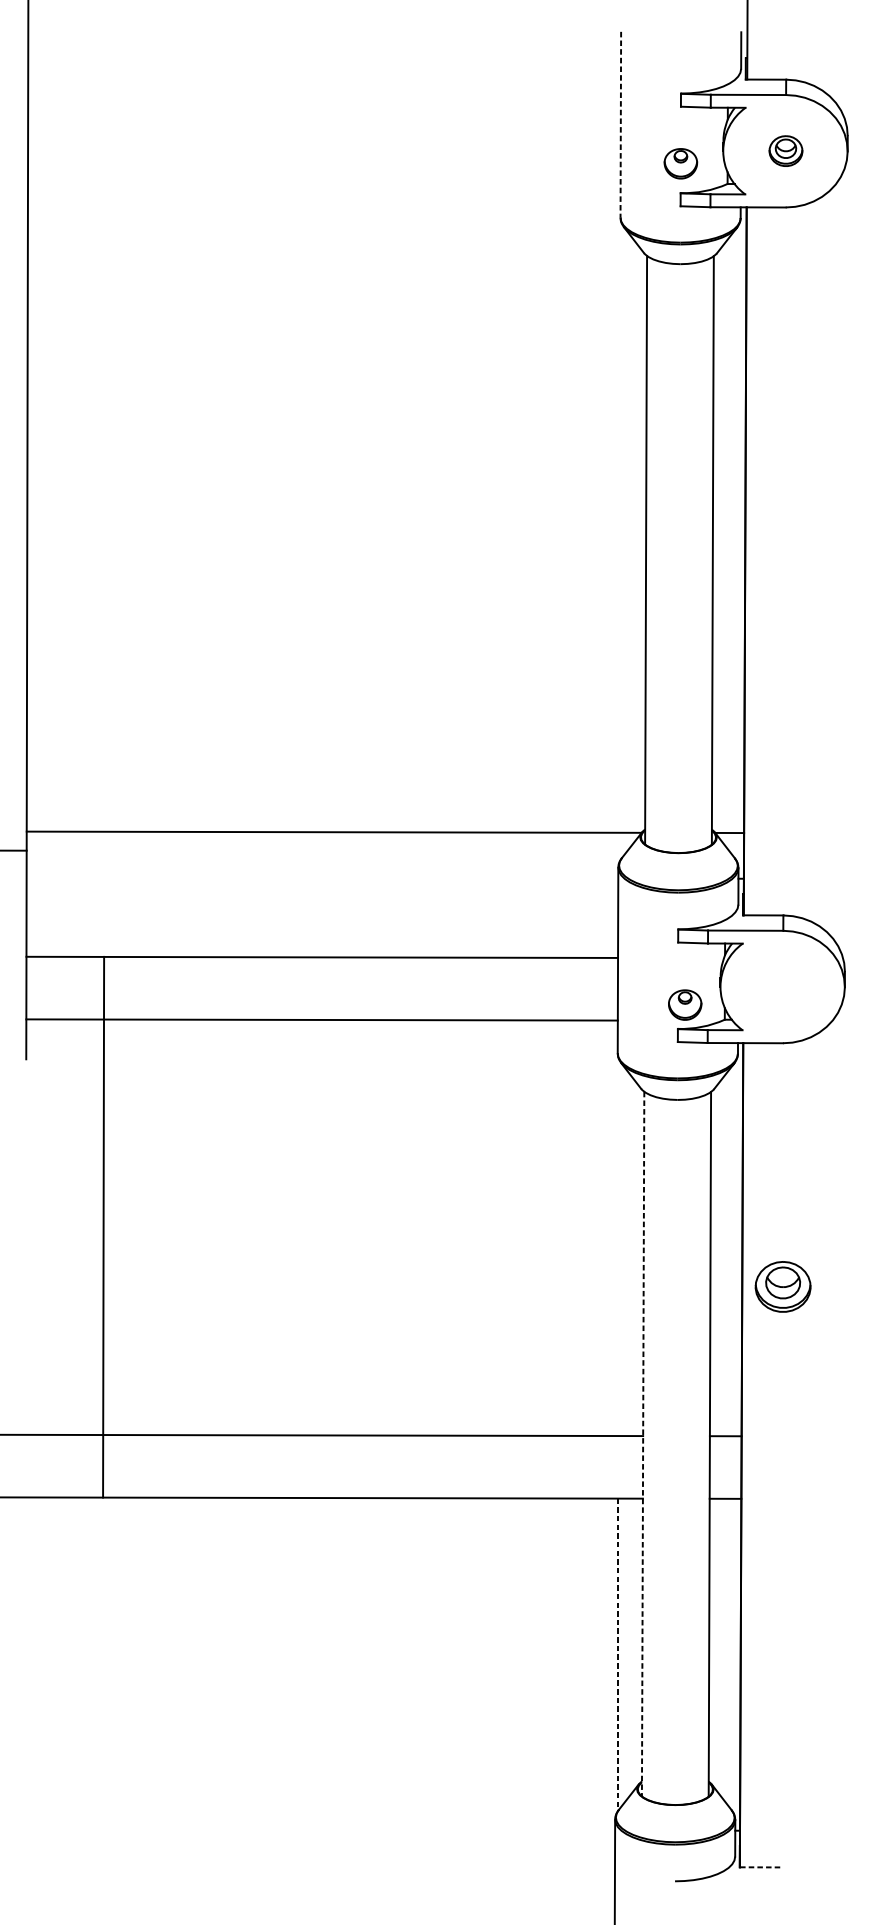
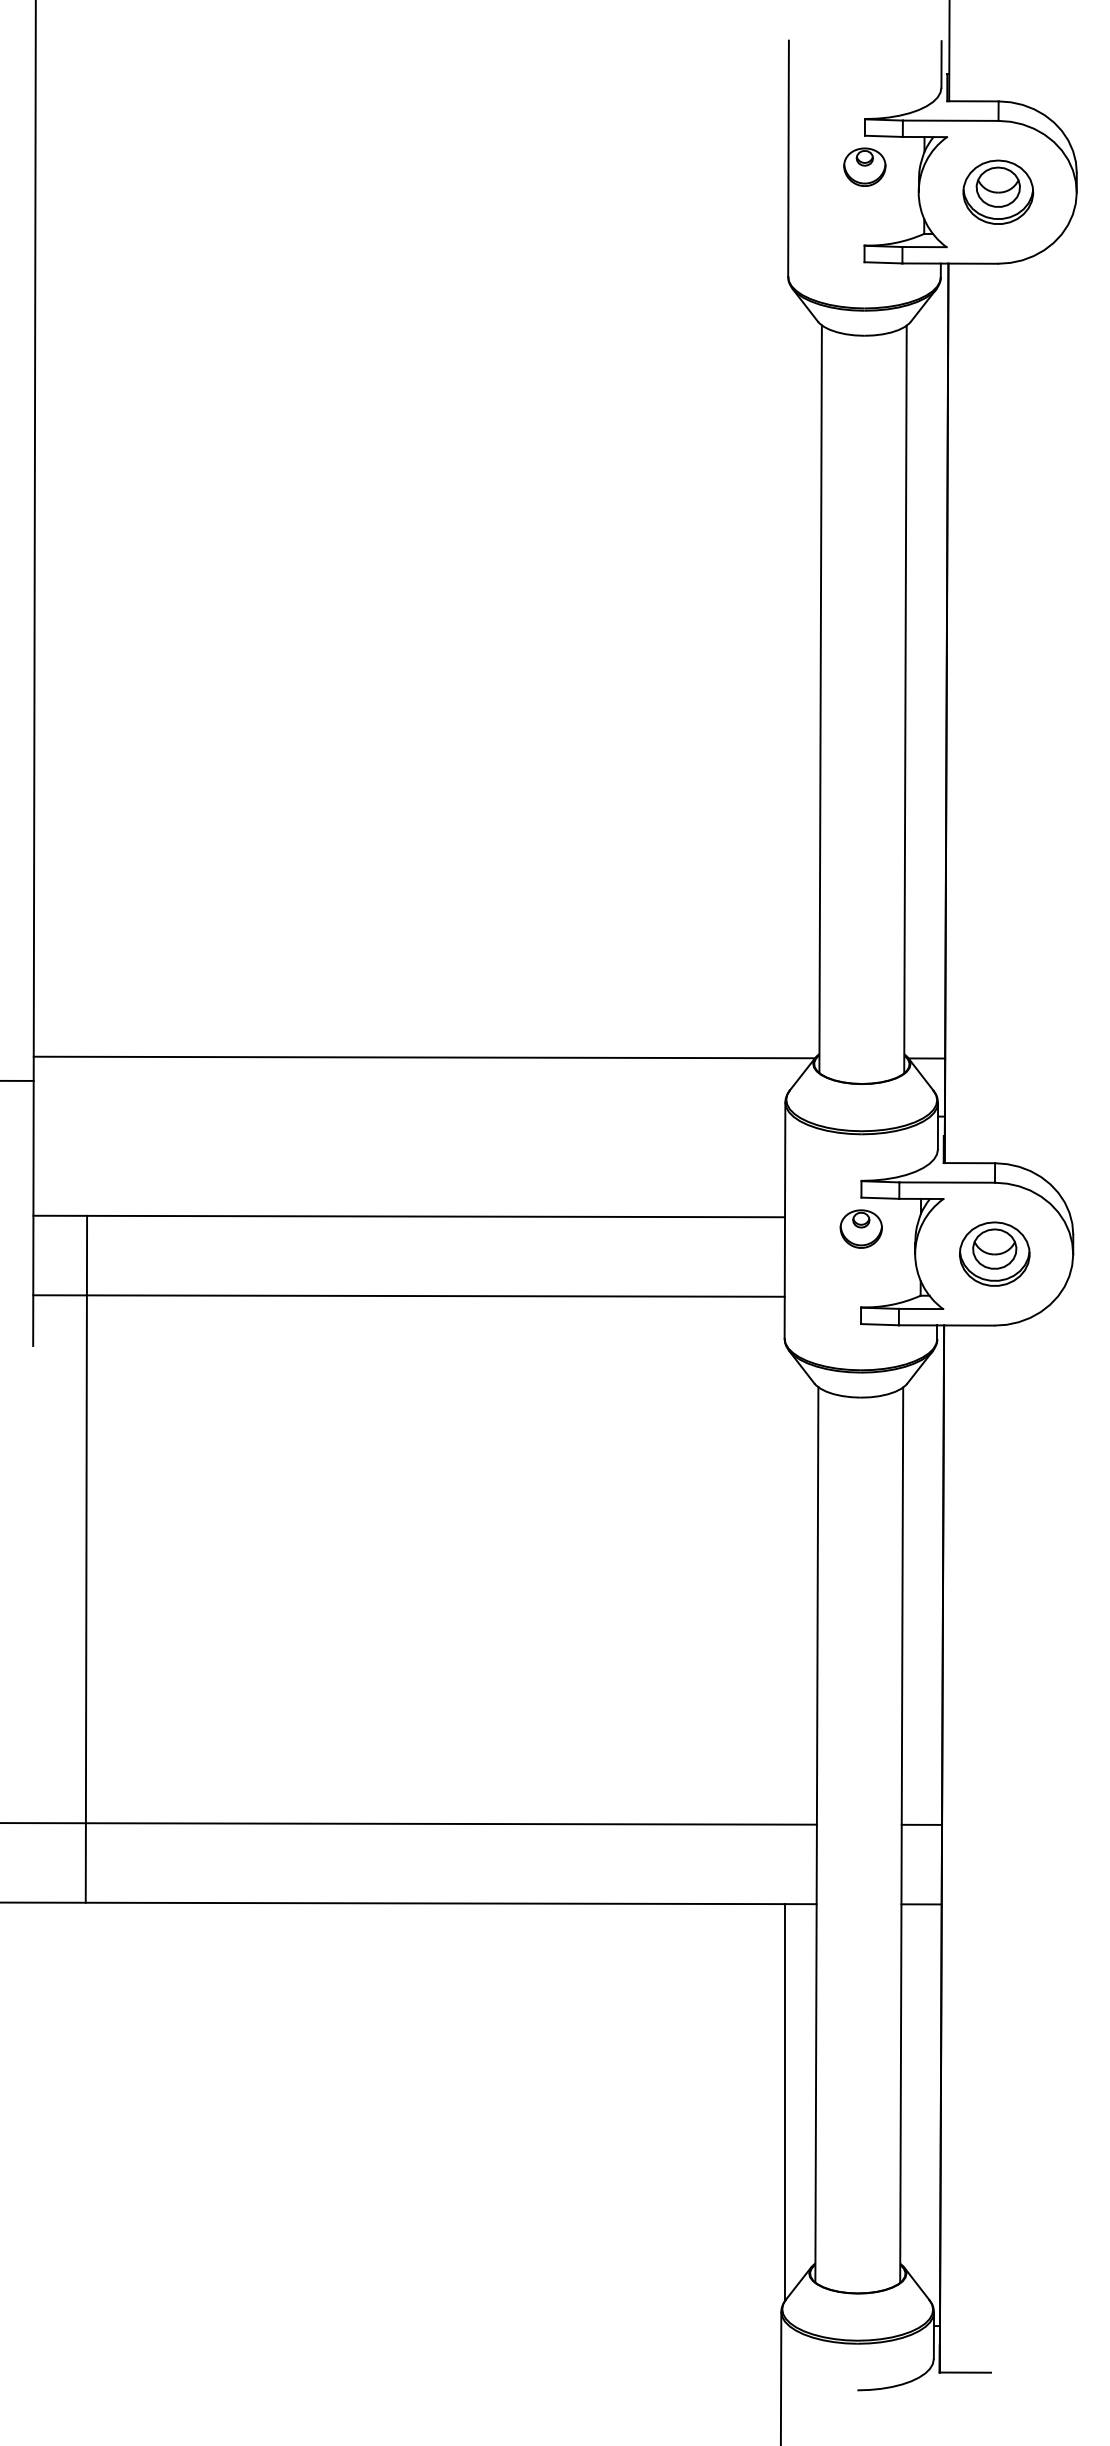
line: (620, 125) -> (788, 159), dashed -> solid
part: (786, 150) -> (998, 191), size x1.67
part: (680, 163) -> (864, 166), moved
part: (684, 1004) -> (860, 1228), moved
line: (103, 1226) -> (86, 1558), moved
part: (782, 1286) -> (994, 1253), moved
line: (642, 1443) -> (816, 1834), dashed -> solid
line: (617, 1654) -> (784, 2102), dashed -> solid
line: (760, 1867) -> (965, 2372), dashed -> solid

